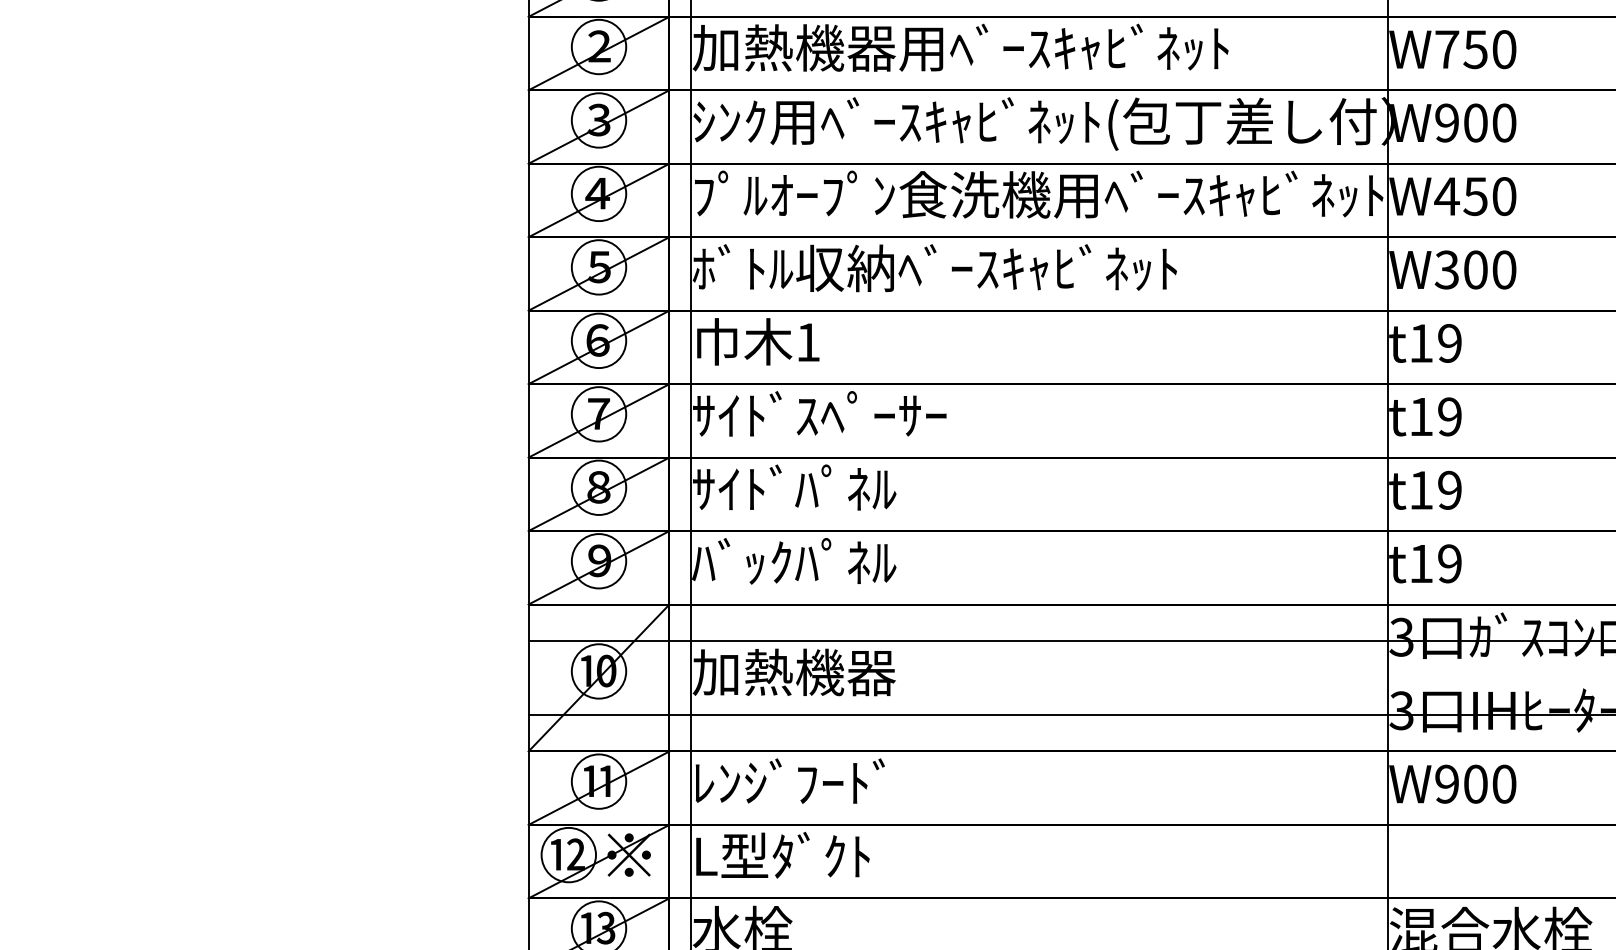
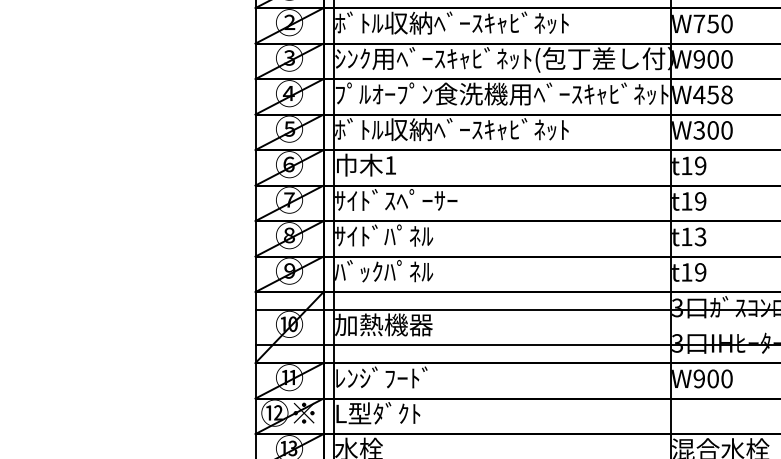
text: (961, 46) -> (464, 22), 加熱機器用ﾍﾞｰｽｷｬﾋﾞﾈｯﾄ -> ﾎﾞﾄﾙ収納ﾍﾞｰｽｷｬﾋﾞﾈｯﾄ
text: (1503, 195) -> (726, 94), W450 -> W458
text: (1449, 489) -> (700, 236), t19 -> t13

